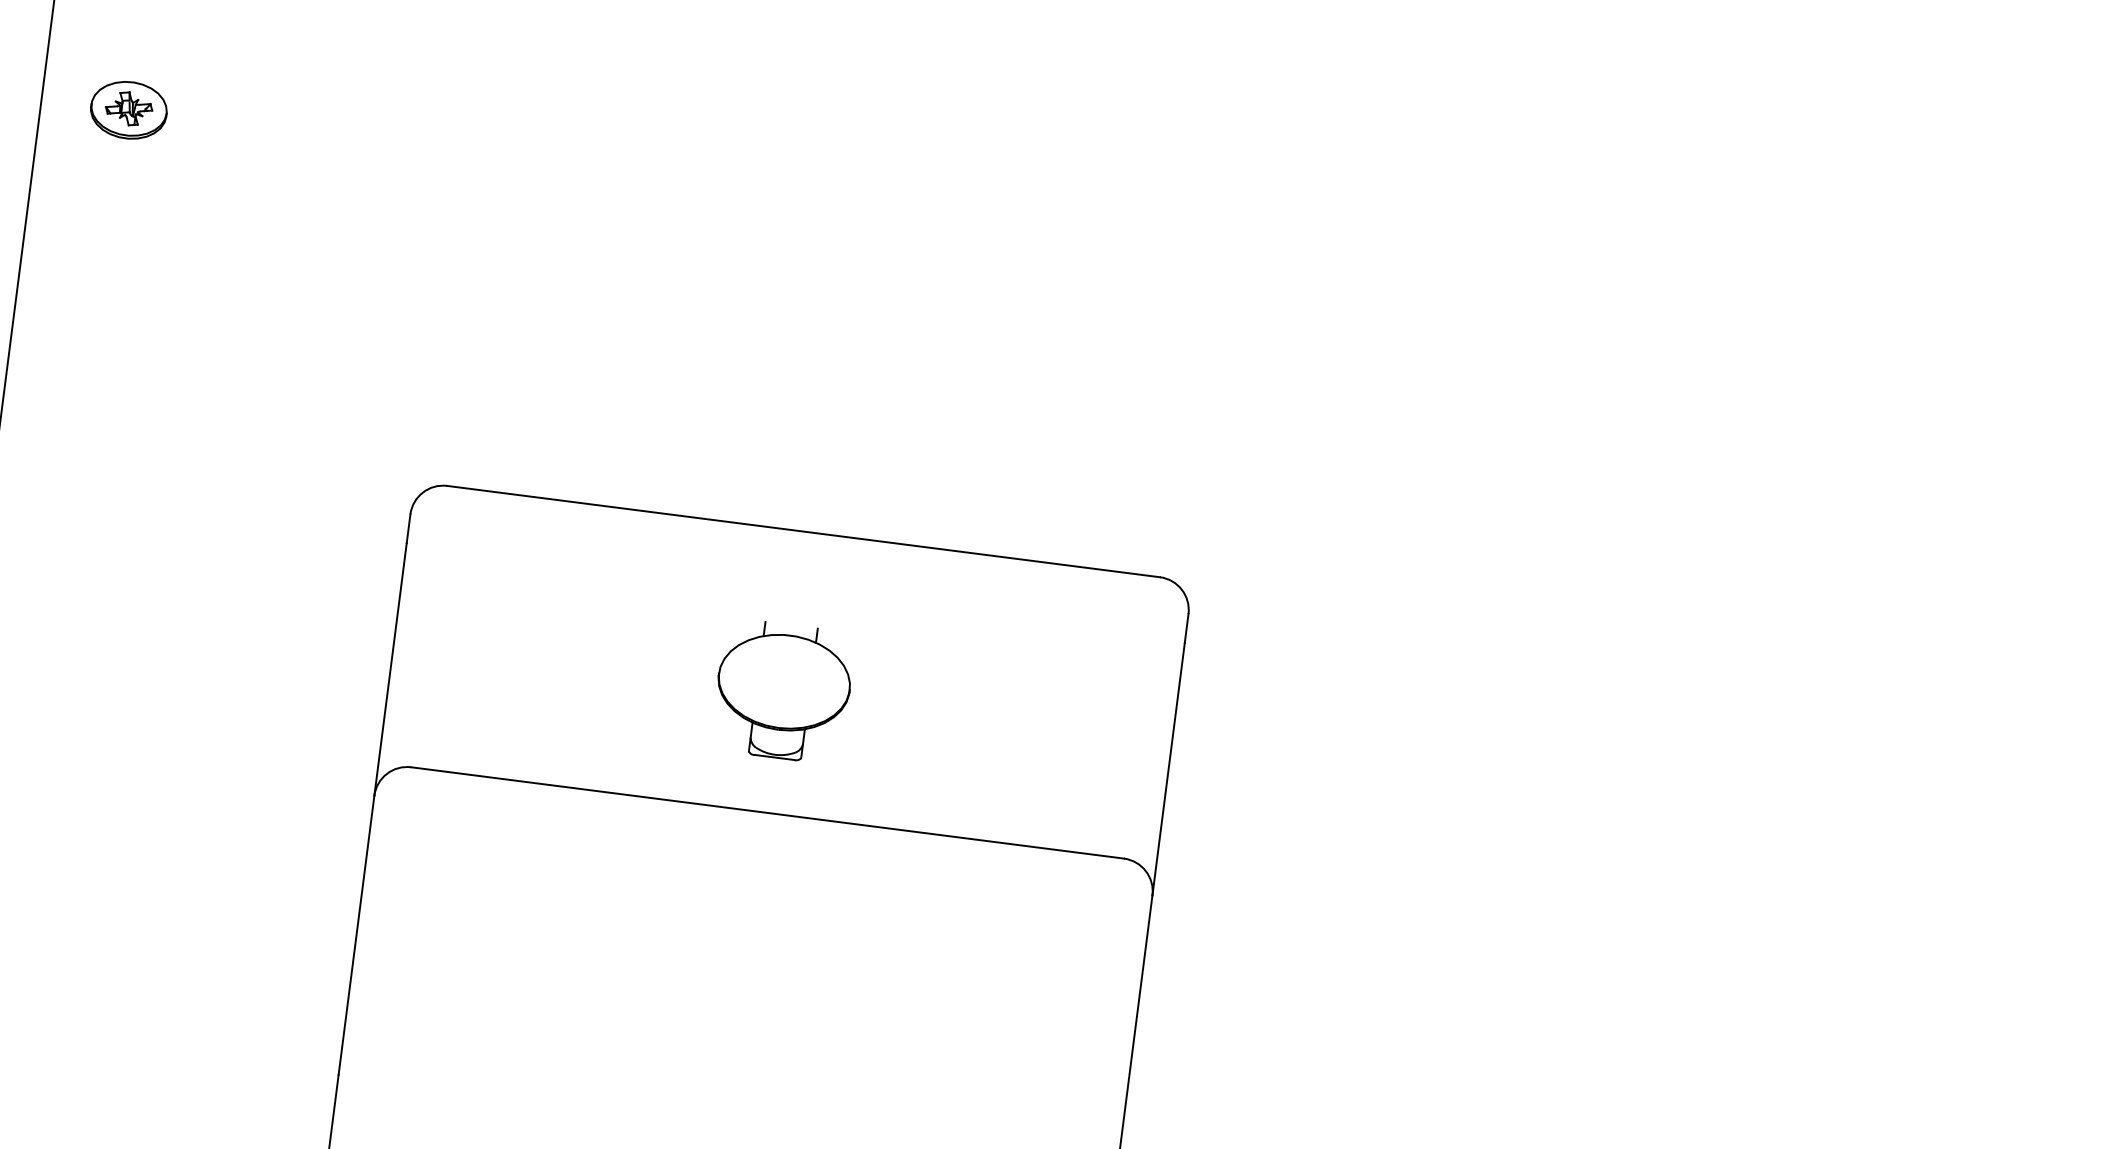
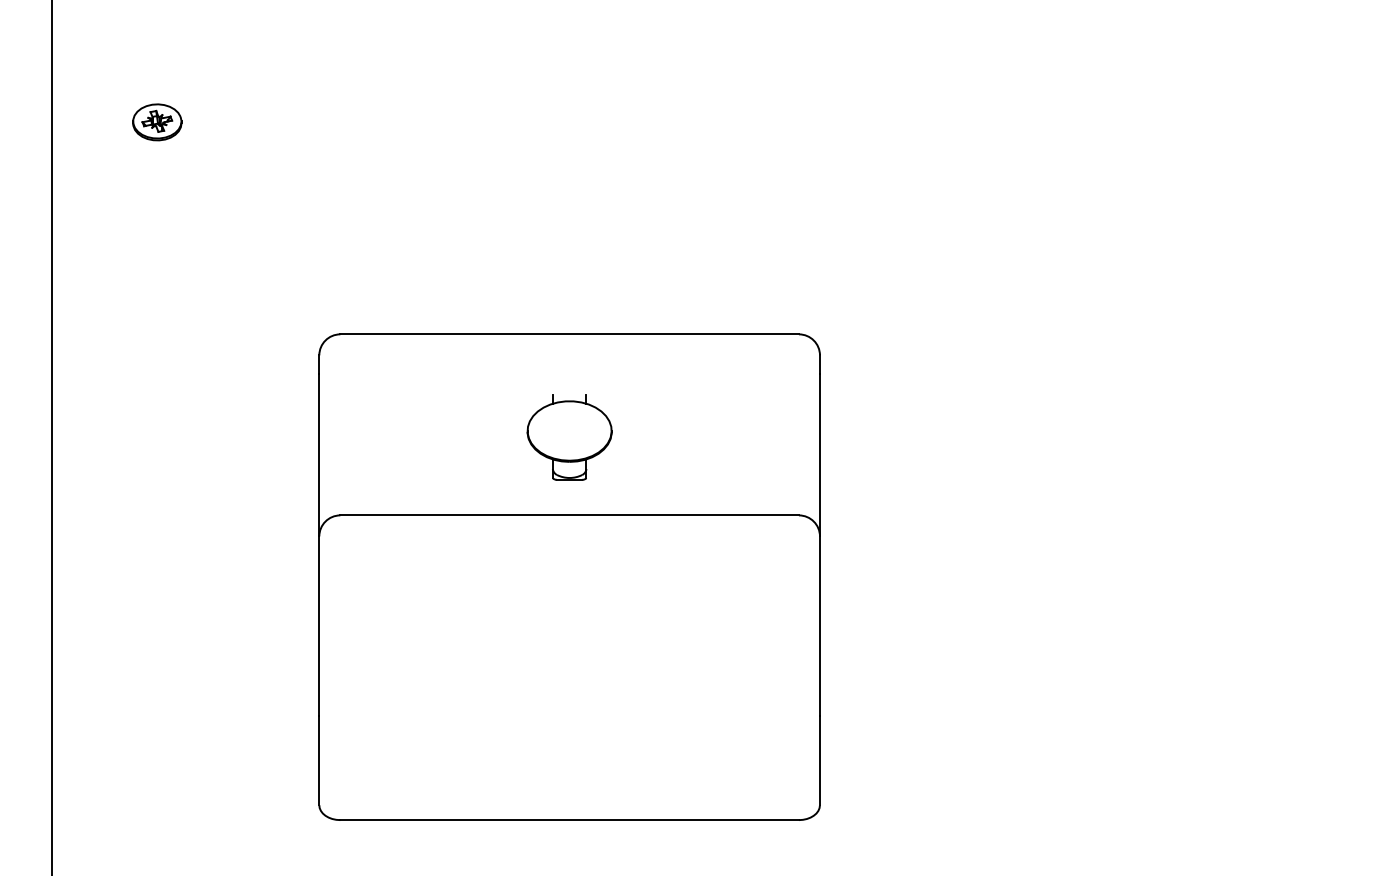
part: (129, 110) -> (157, 122), moved

